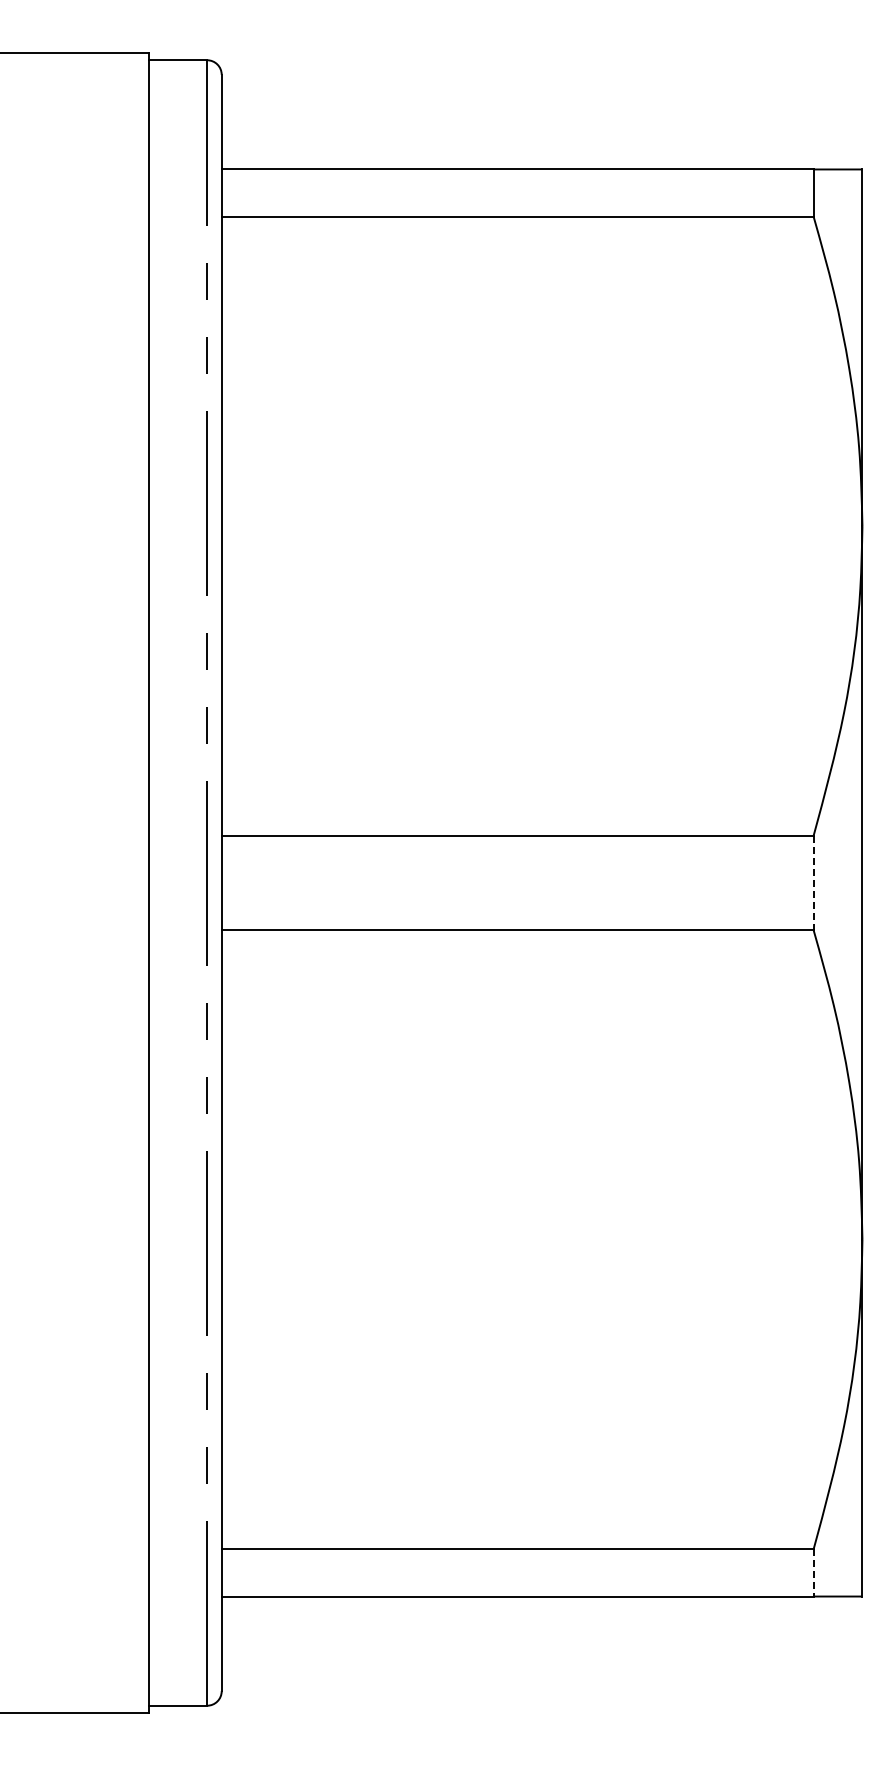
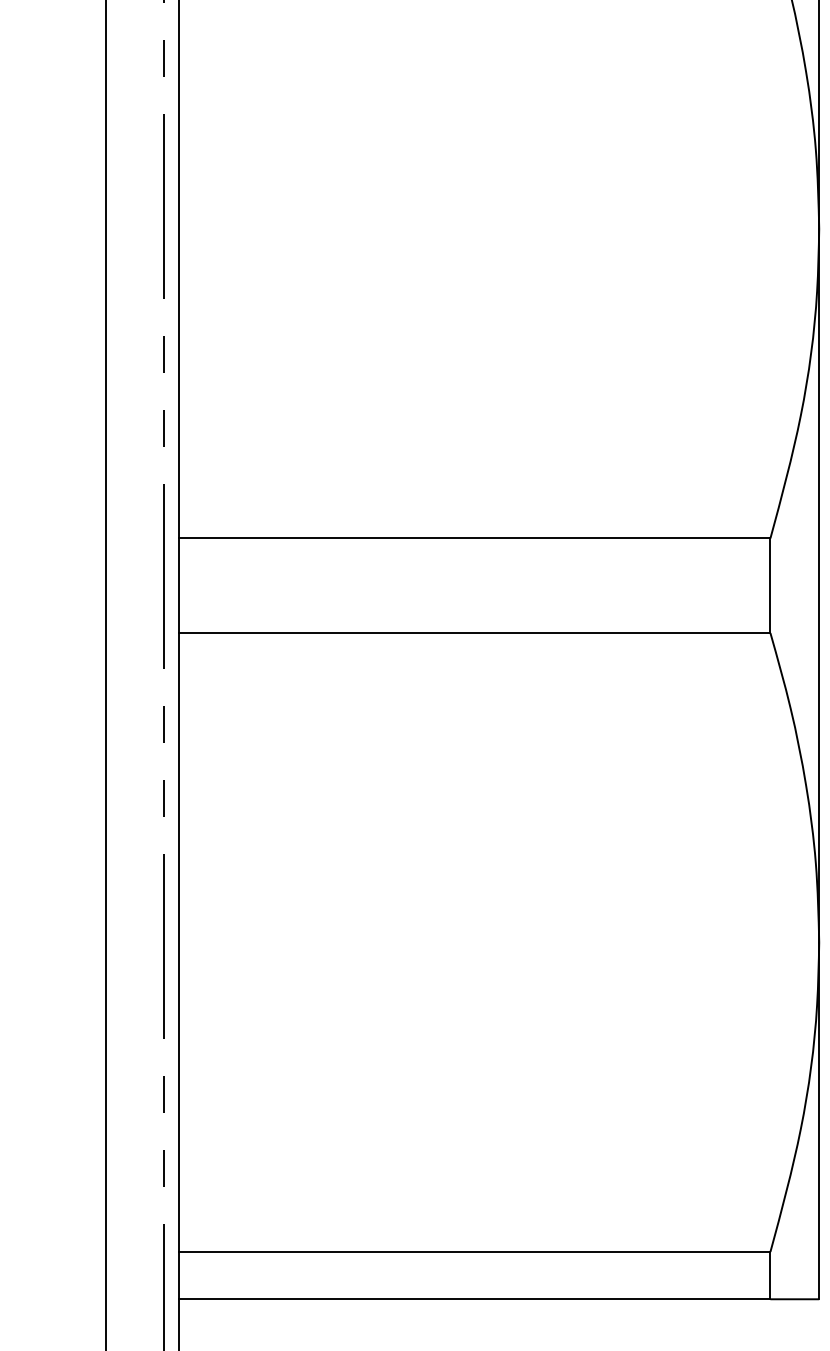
line: (813, 883) -> (770, 586), dashed -> solid
line: (813, 1572) -> (770, 1275), dashed -> solid

